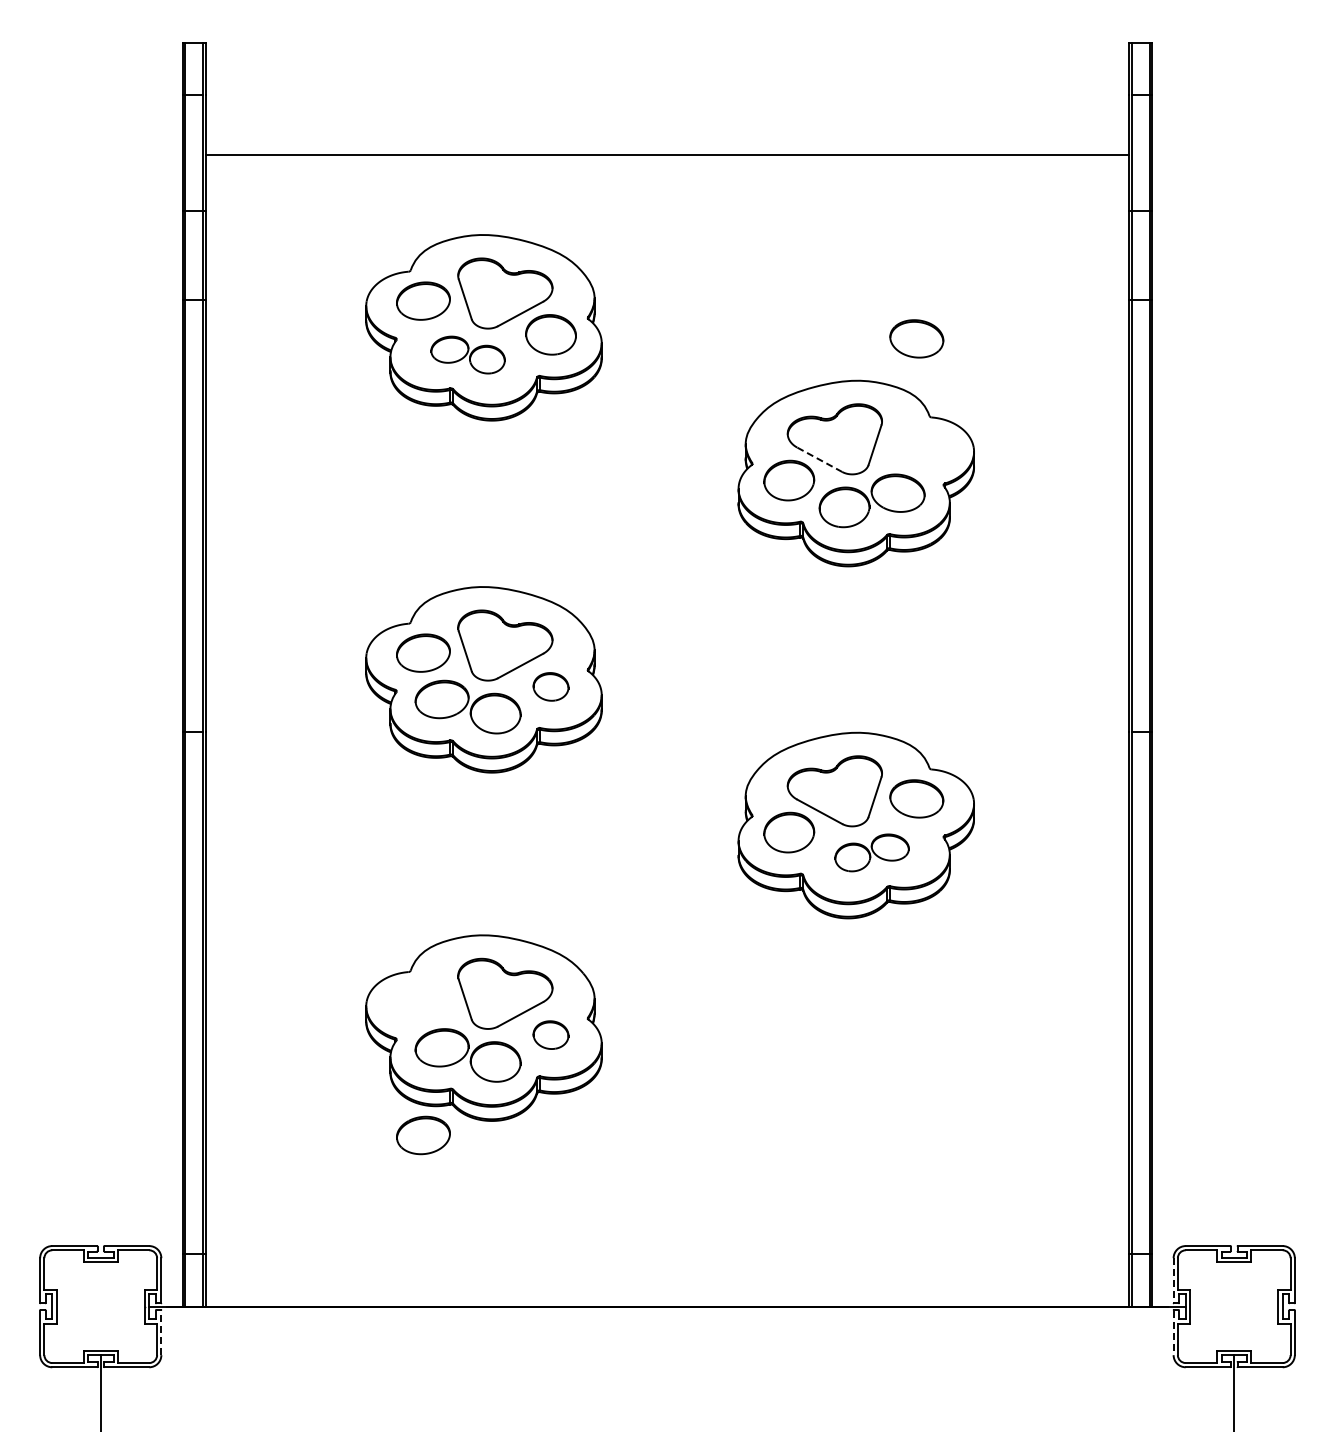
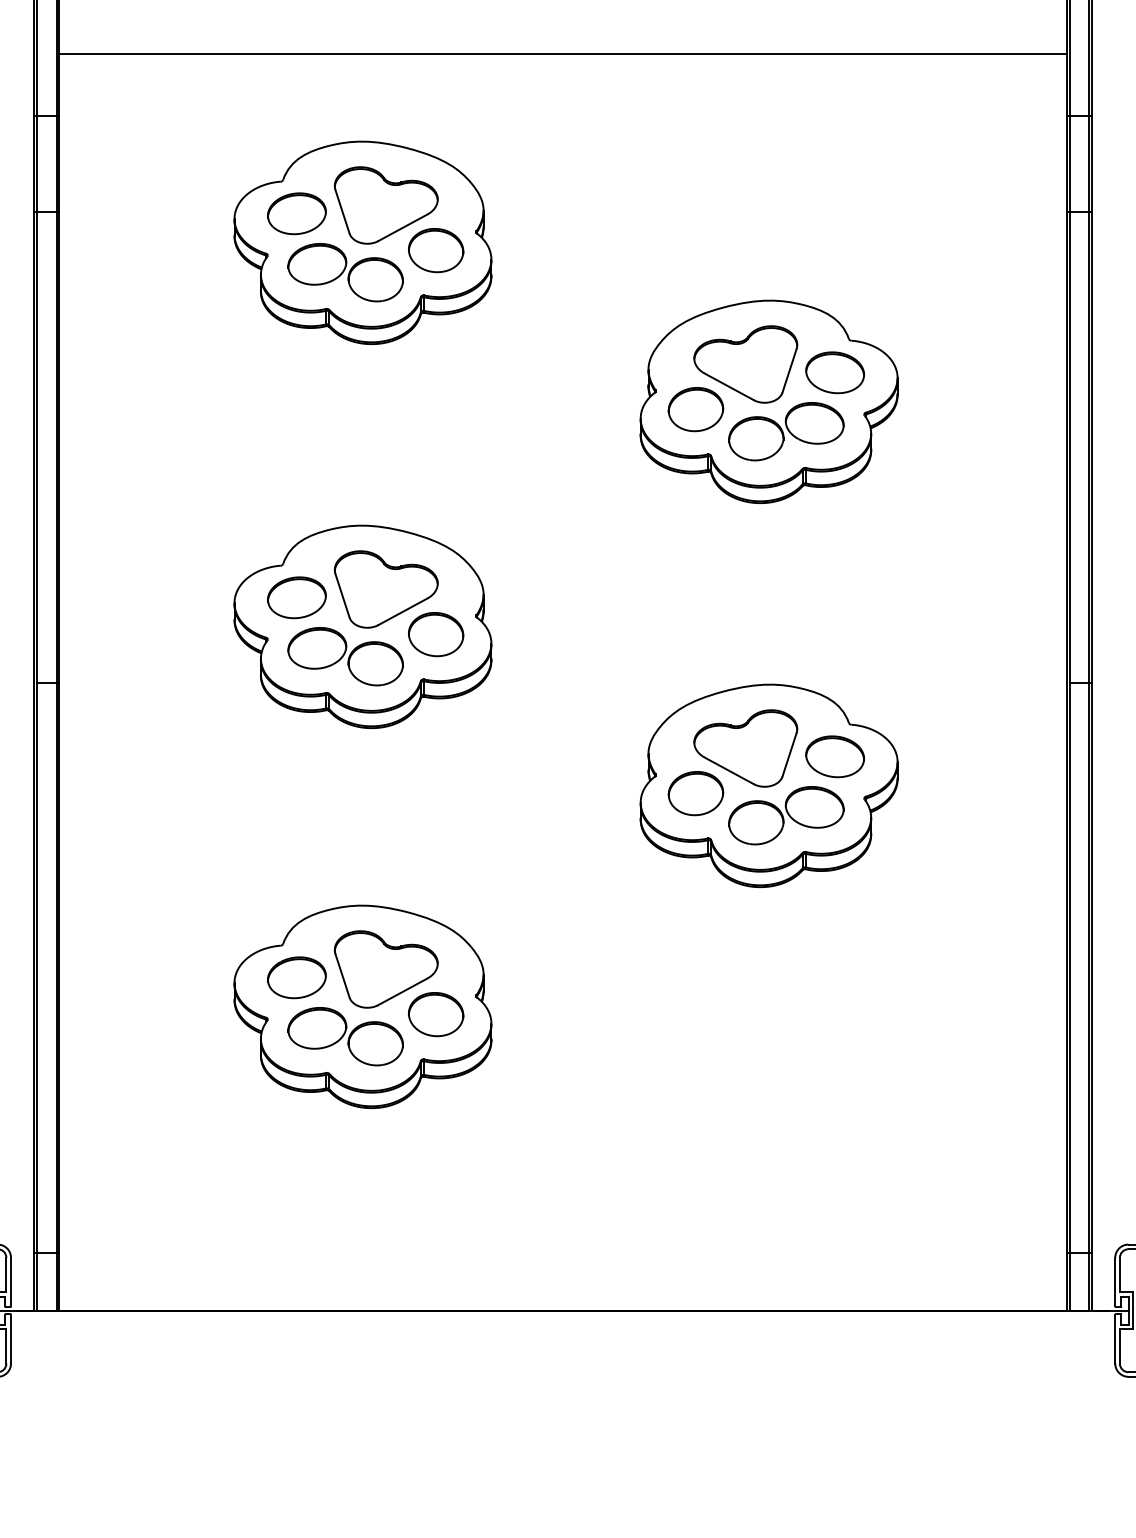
part: (916, 338) -> (834, 372), moved
part: (467, 354) -> (344, 271), size x1.43
line: (819, 459) -> (728, 386), dashed -> solid
part: (550, 686) -> (435, 634), size x1.43
part: (871, 852) -> (785, 815), size x1.43
part: (550, 1034) -> (435, 1013), size x1.43
part: (423, 1135) -> (296, 977), moved
line: (1173, 1280) -> (1115, 1282), dashed -> solid
line: (161, 1332) -> (11, 1338), dashed -> solid
line: (1173, 1333) -> (1115, 1339), dashed -> solid

